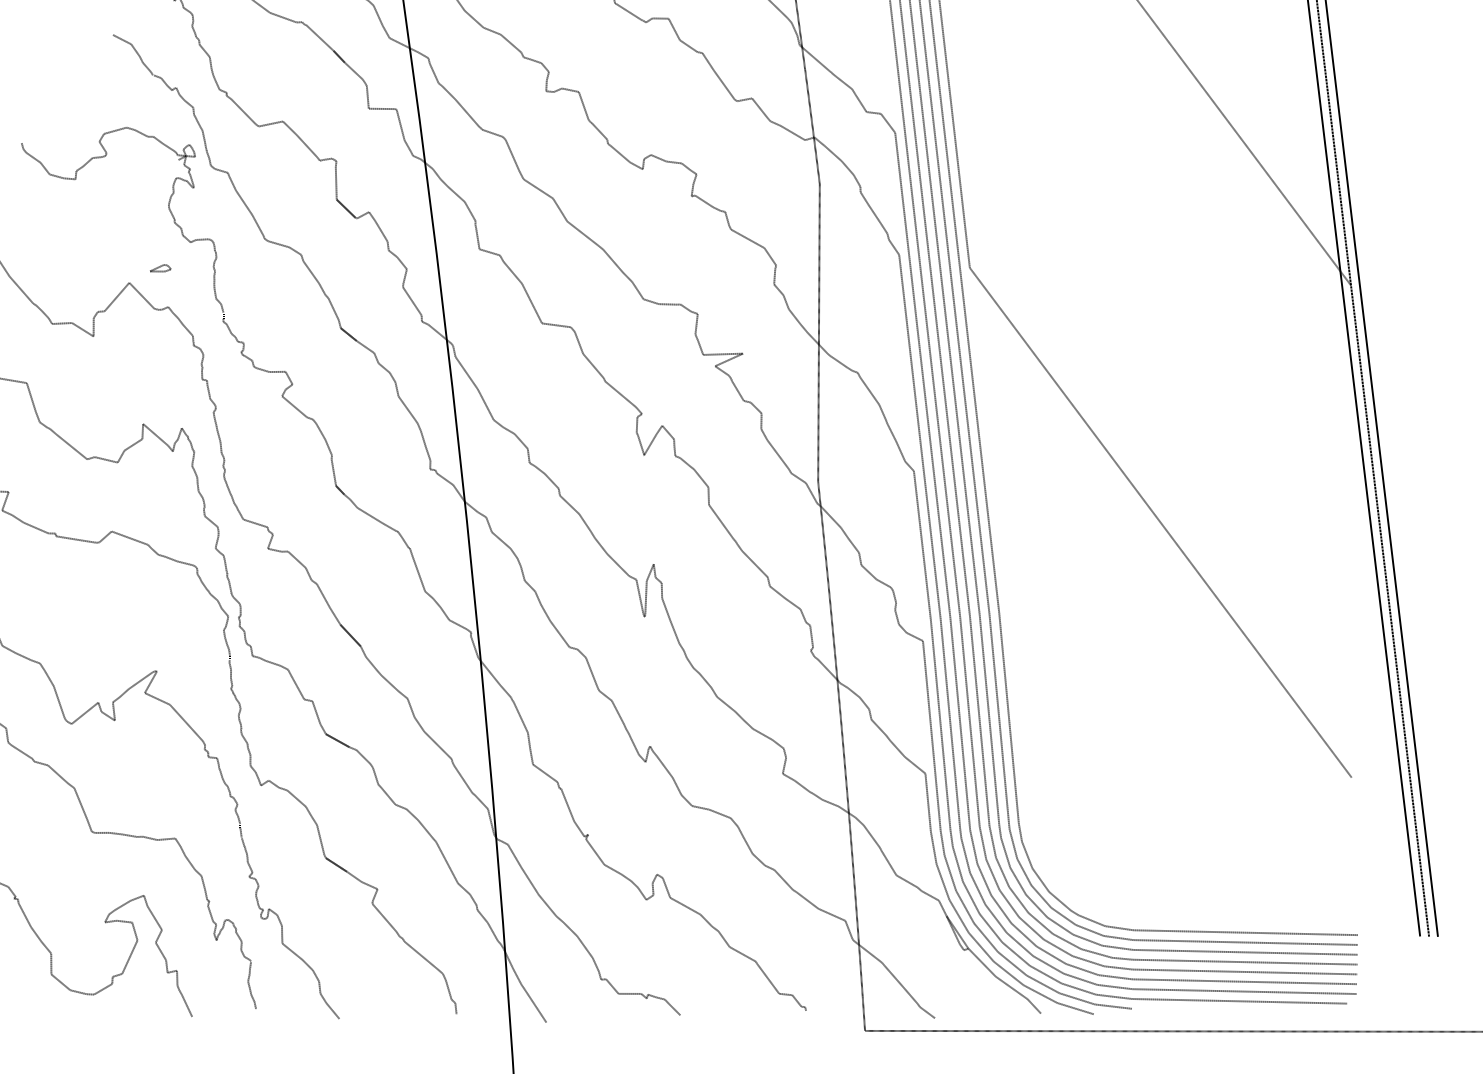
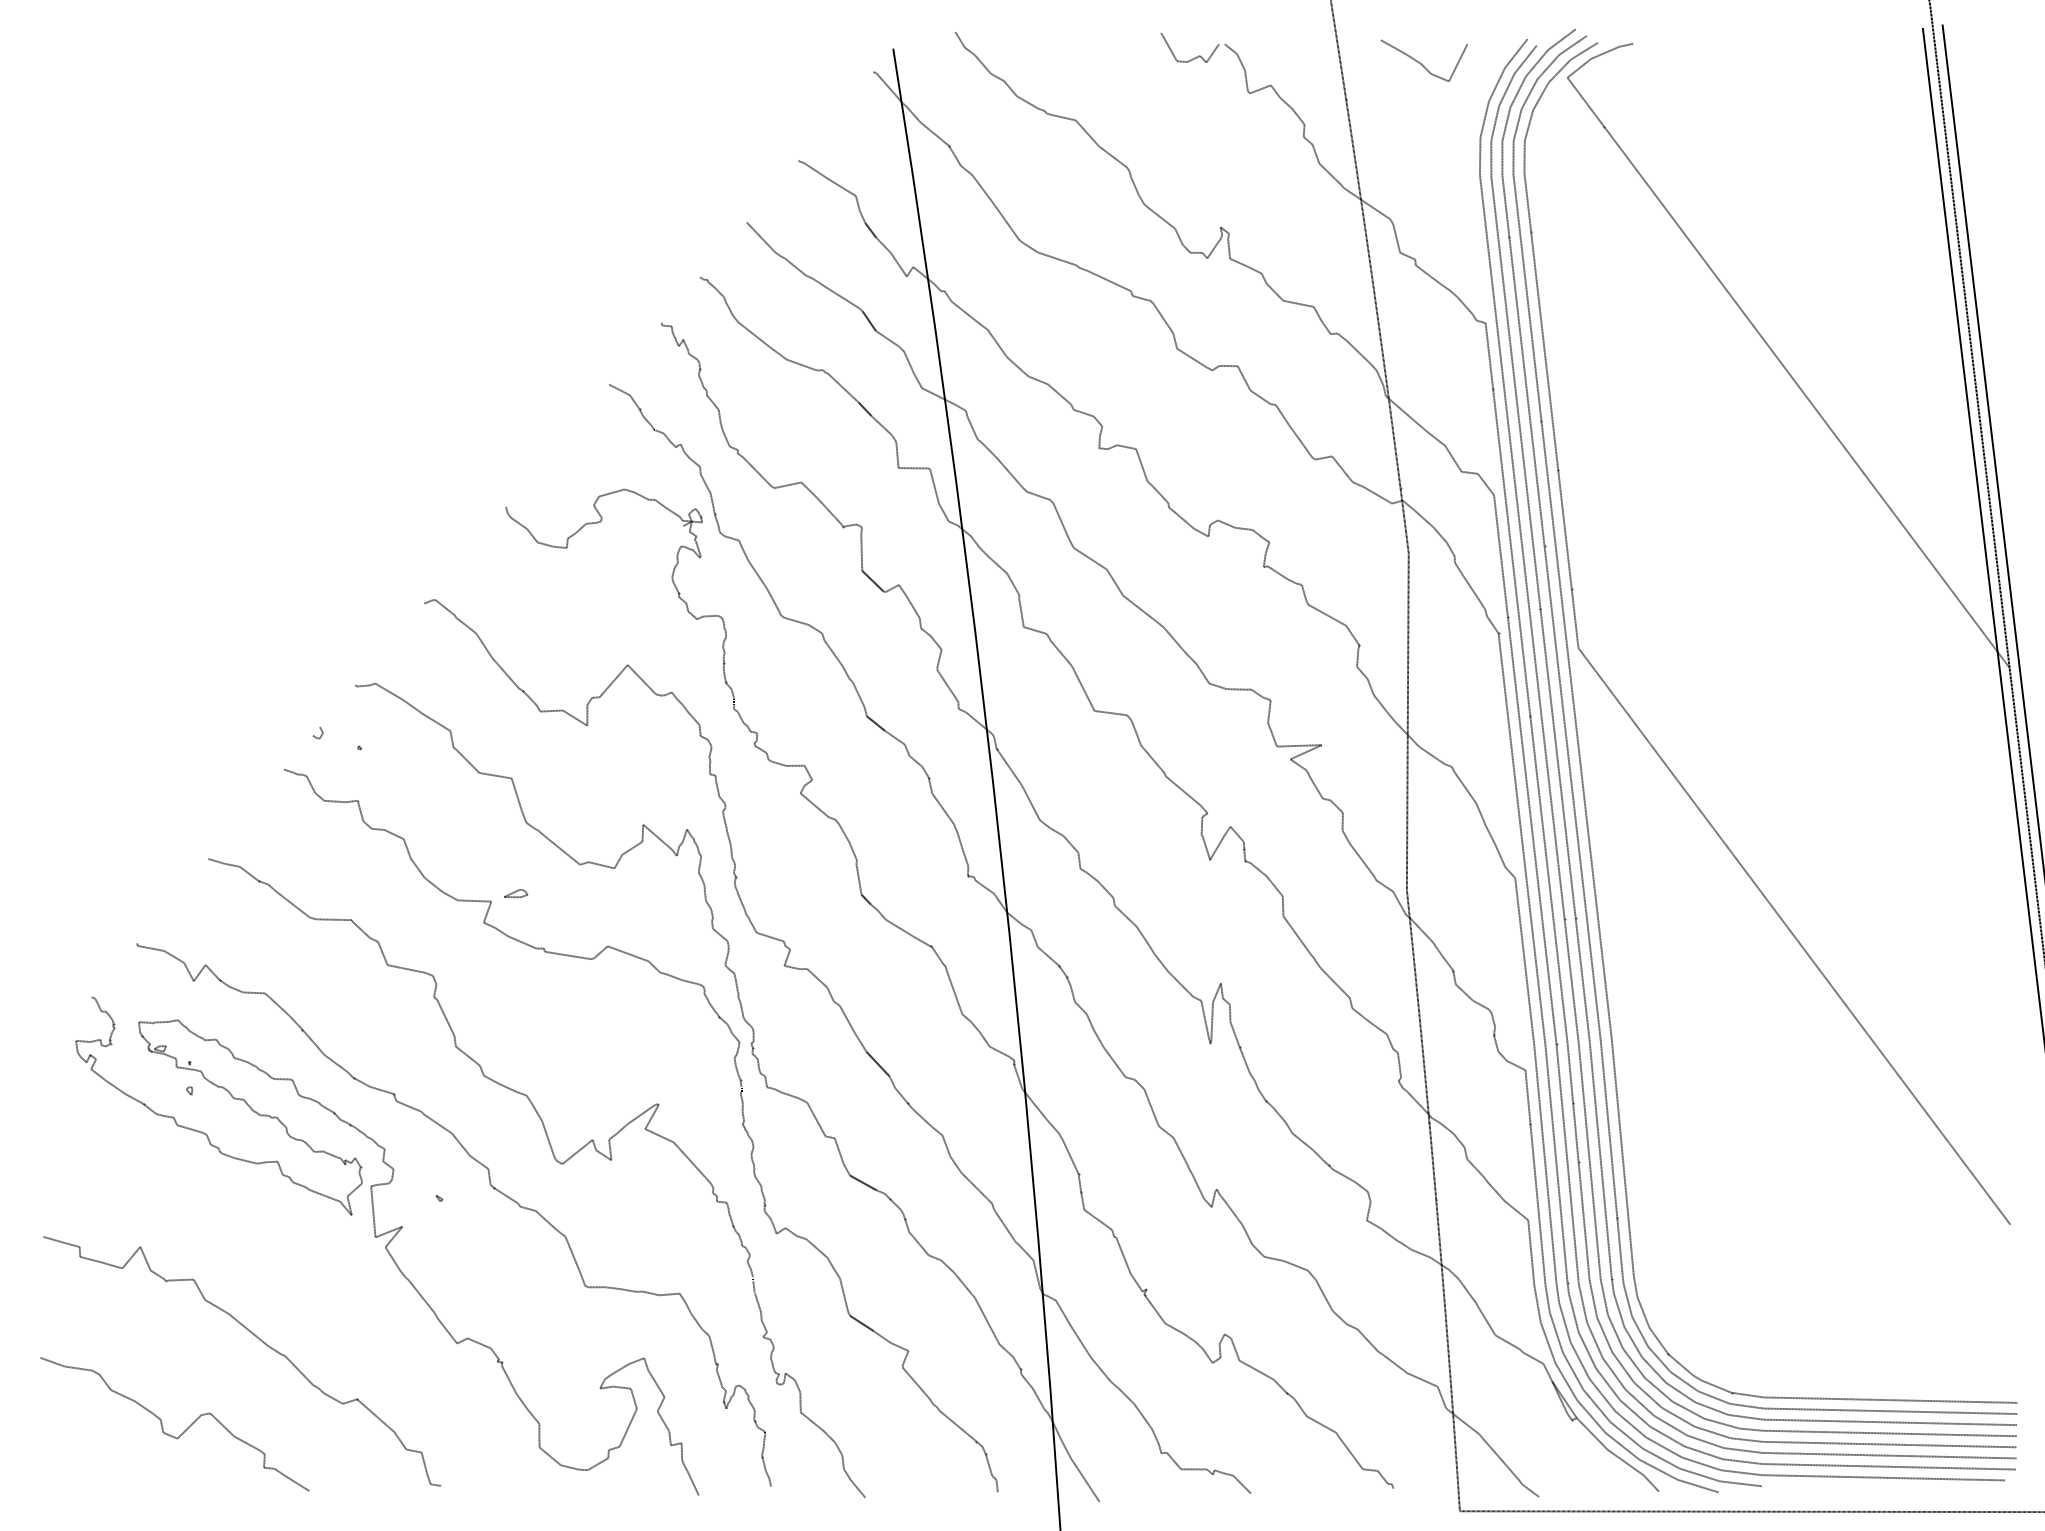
part: (161, 268) -> (516, 893), moved

